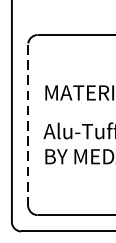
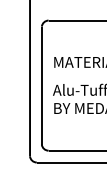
line: (27, 124) -> (41, 85), dashed -> solid

